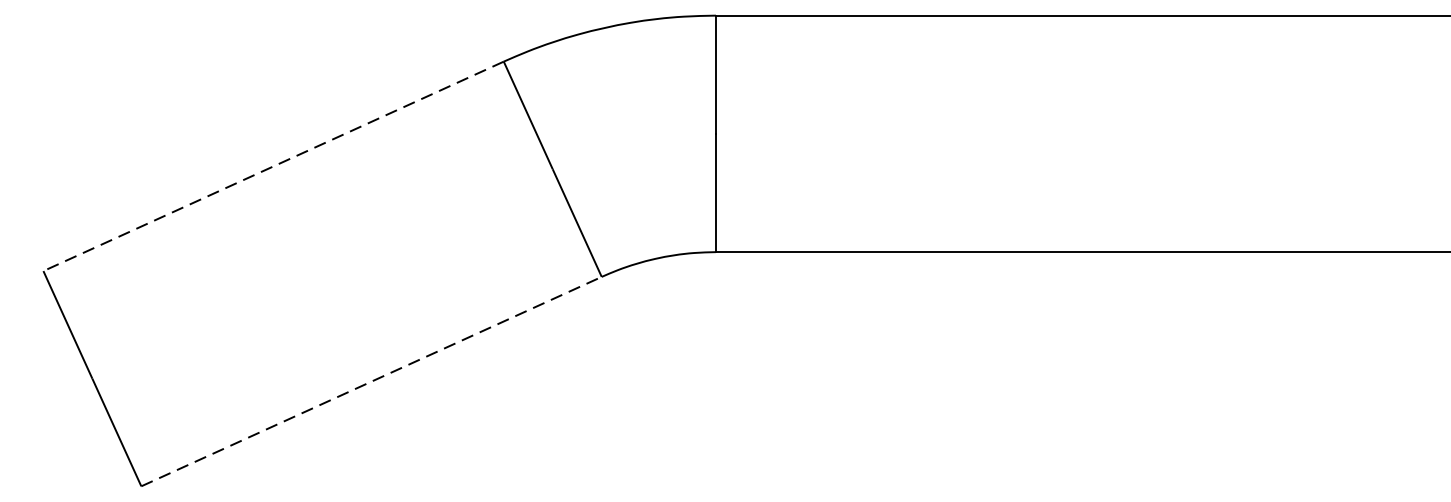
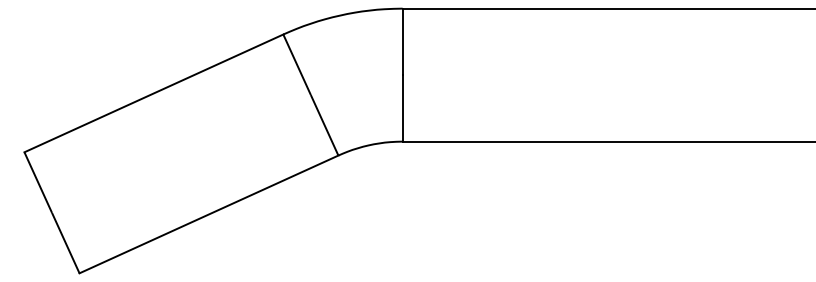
line: (272, 166) -> (153, 93), dashed -> solid
line: (372, 381) -> (209, 214), dashed -> solid

